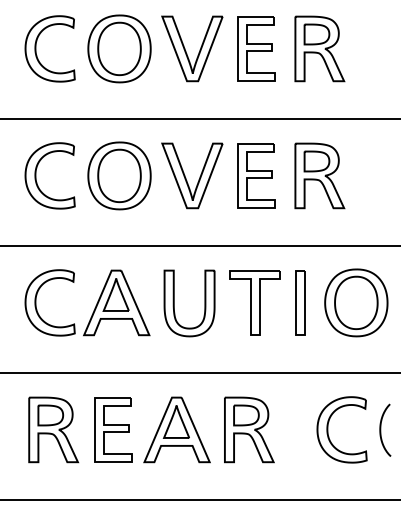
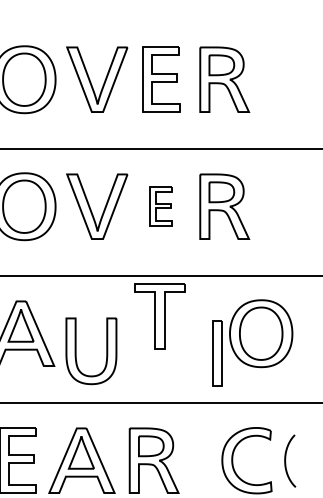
part: (256, 175) -> (161, 206), size x0.6
part: (254, 302) -> (159, 316), moved
part: (300, 302) -> (217, 353), moved
part: (174, 303) -> (76, 351), moved

